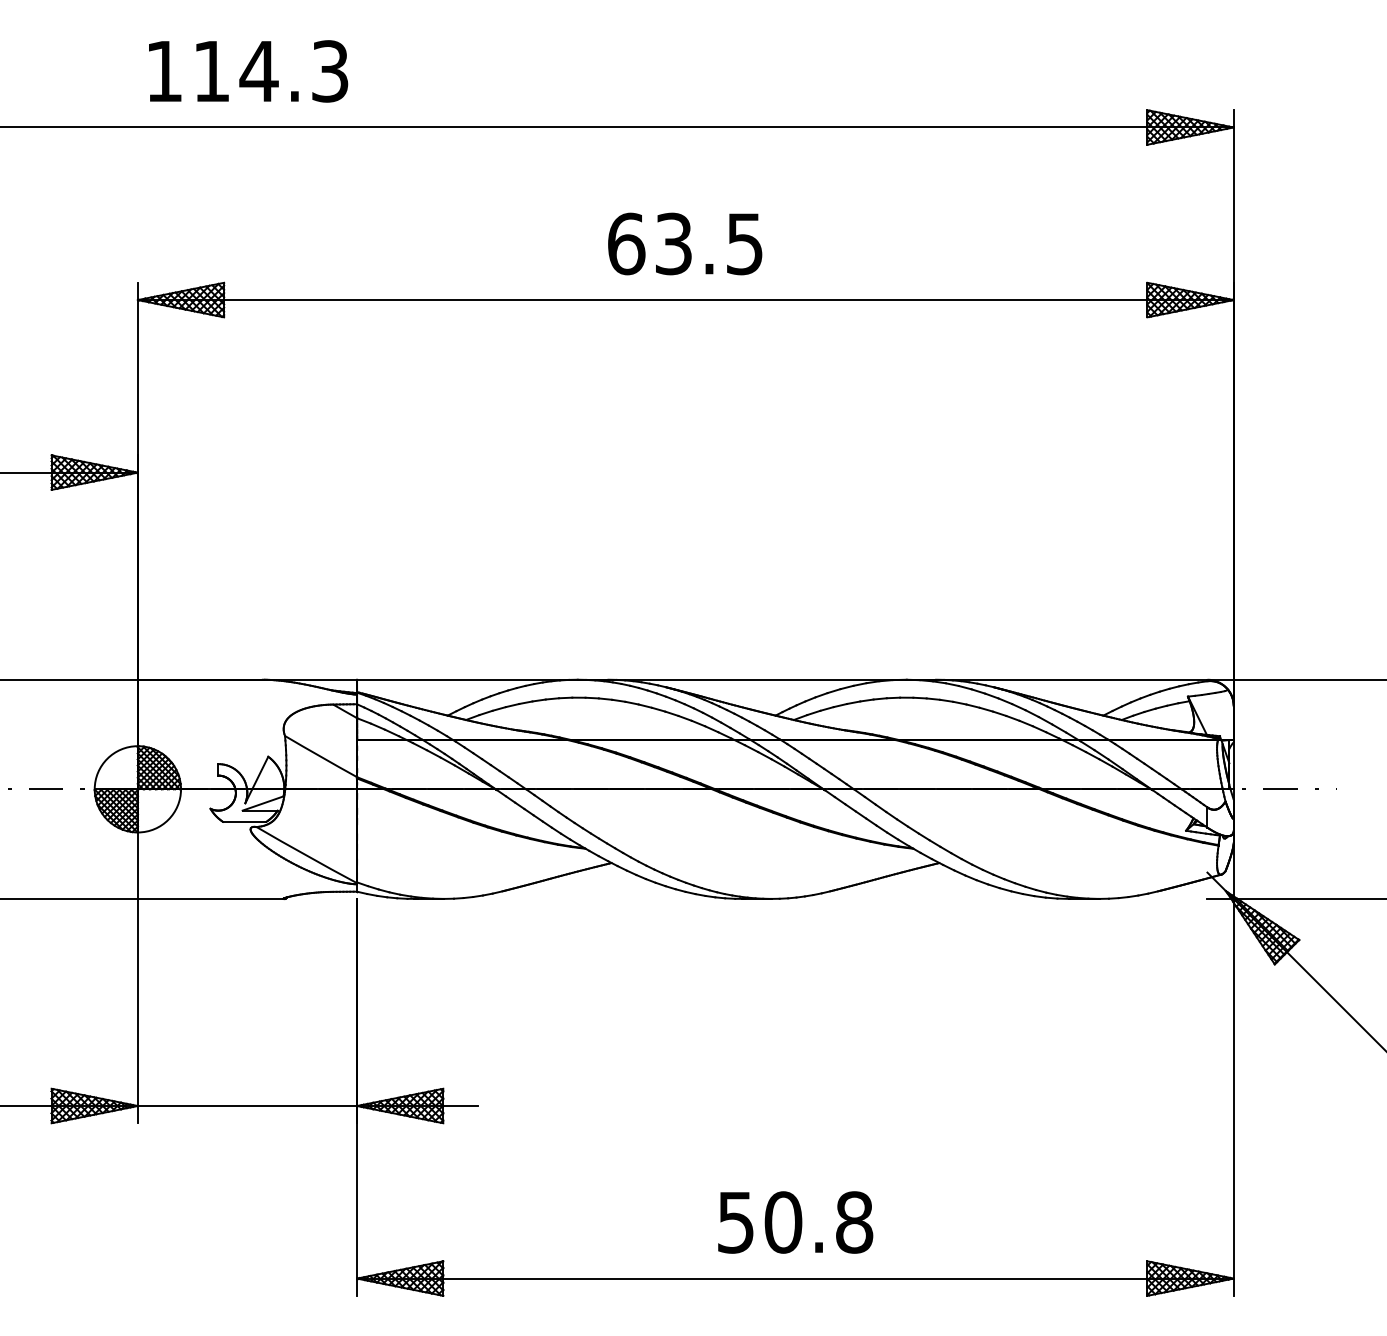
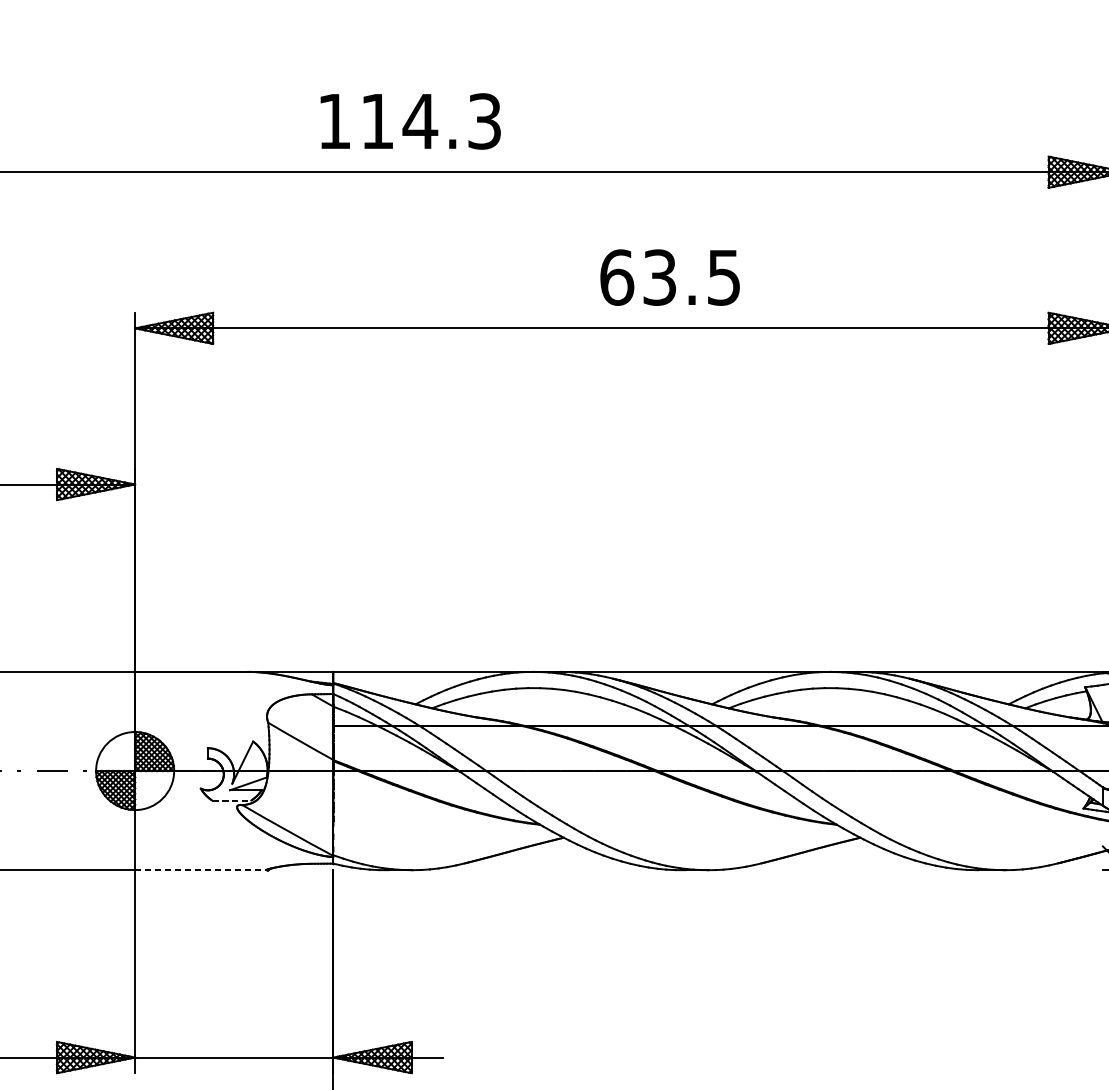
text: (248, 71) -> (410, 121), moved
text: (685, 243) -> (670, 277), moved
line: (244, 821) -> (231, 800), solid -> dashed
line: (211, 898) -> (201, 869), solid -> dashed

